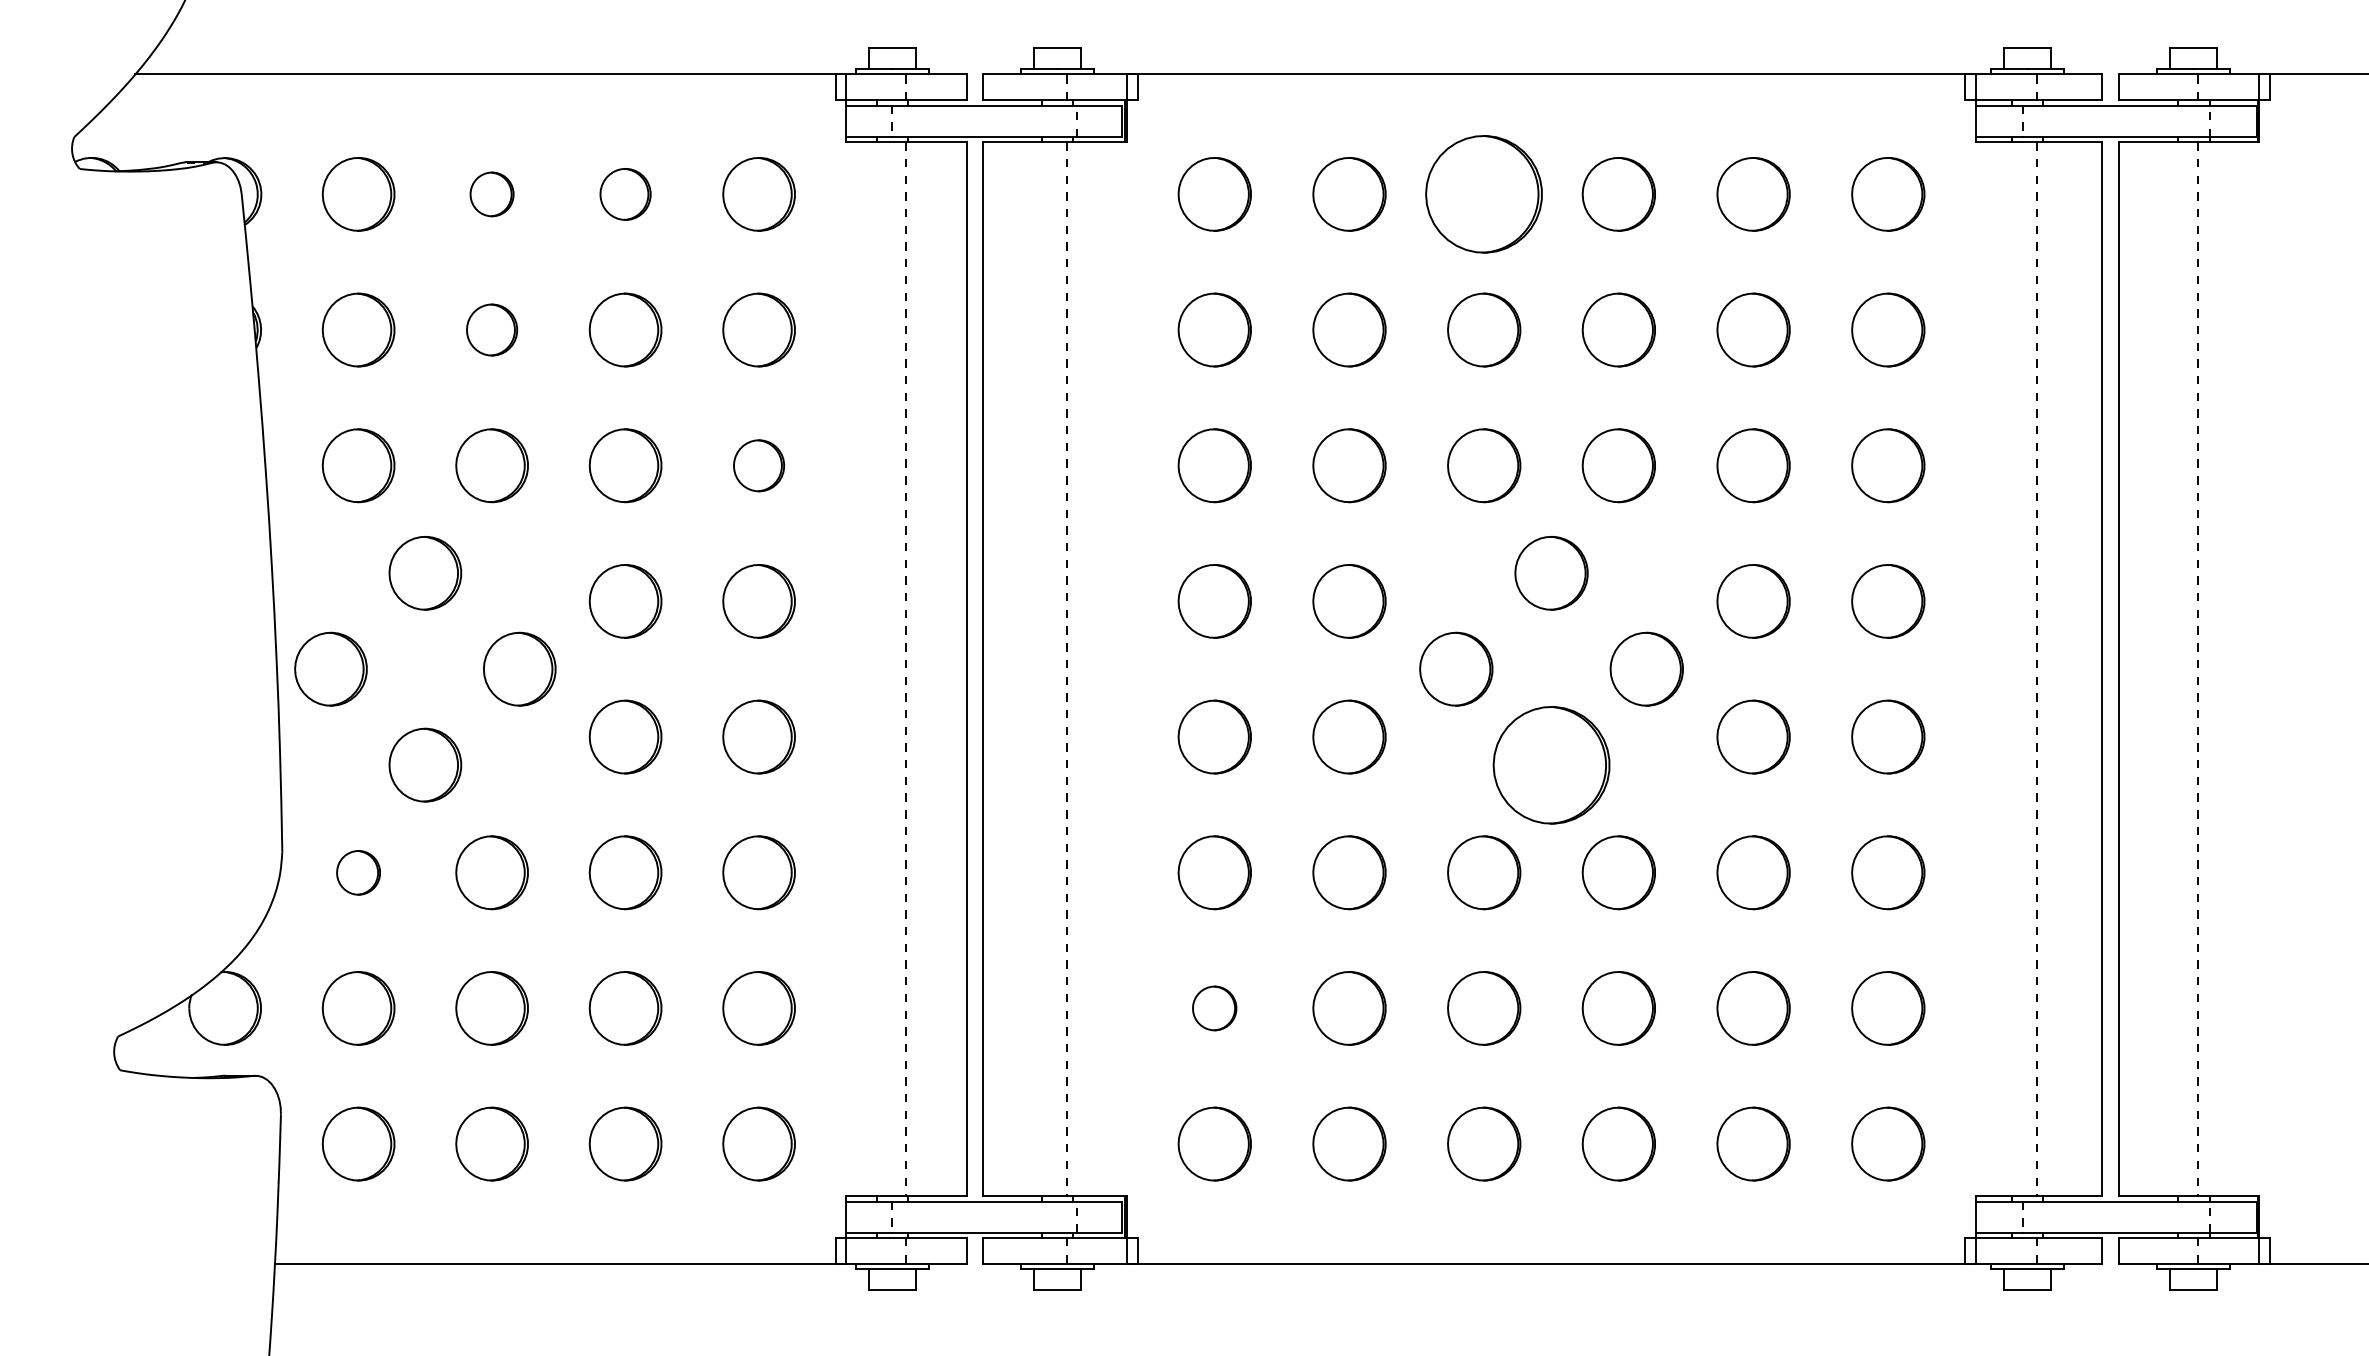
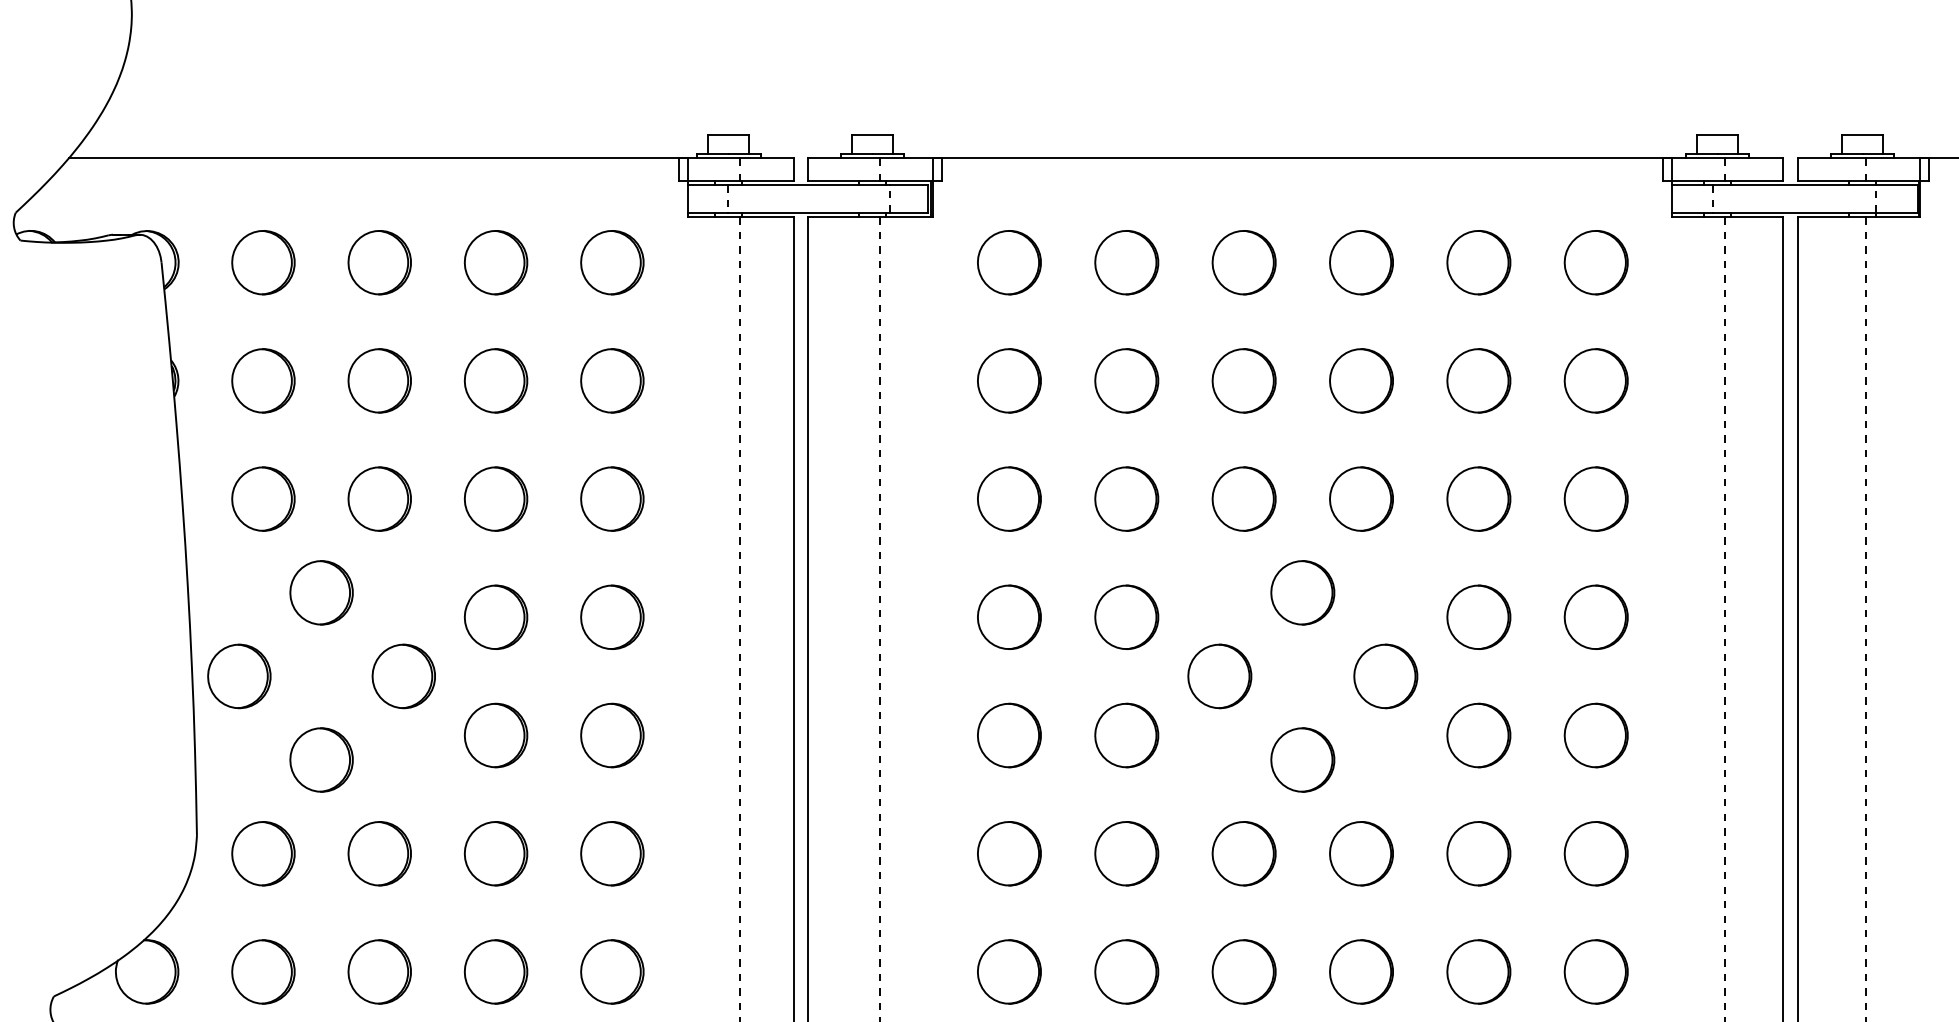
part: (491, 194) -> (379, 262), size x1.67
part: (625, 194) -> (495, 262), size x1.43
part: (1484, 194) -> (1244, 262), size x0.62
part: (491, 329) -> (379, 380), size x1.43
part: (758, 465) -> (611, 498), size x1.43
part: (1551, 764) -> (1302, 759), size x0.62
part: (358, 872) -> (263, 853), size x1.67
part: (1214, 1008) -> (1009, 972), size x1.67

